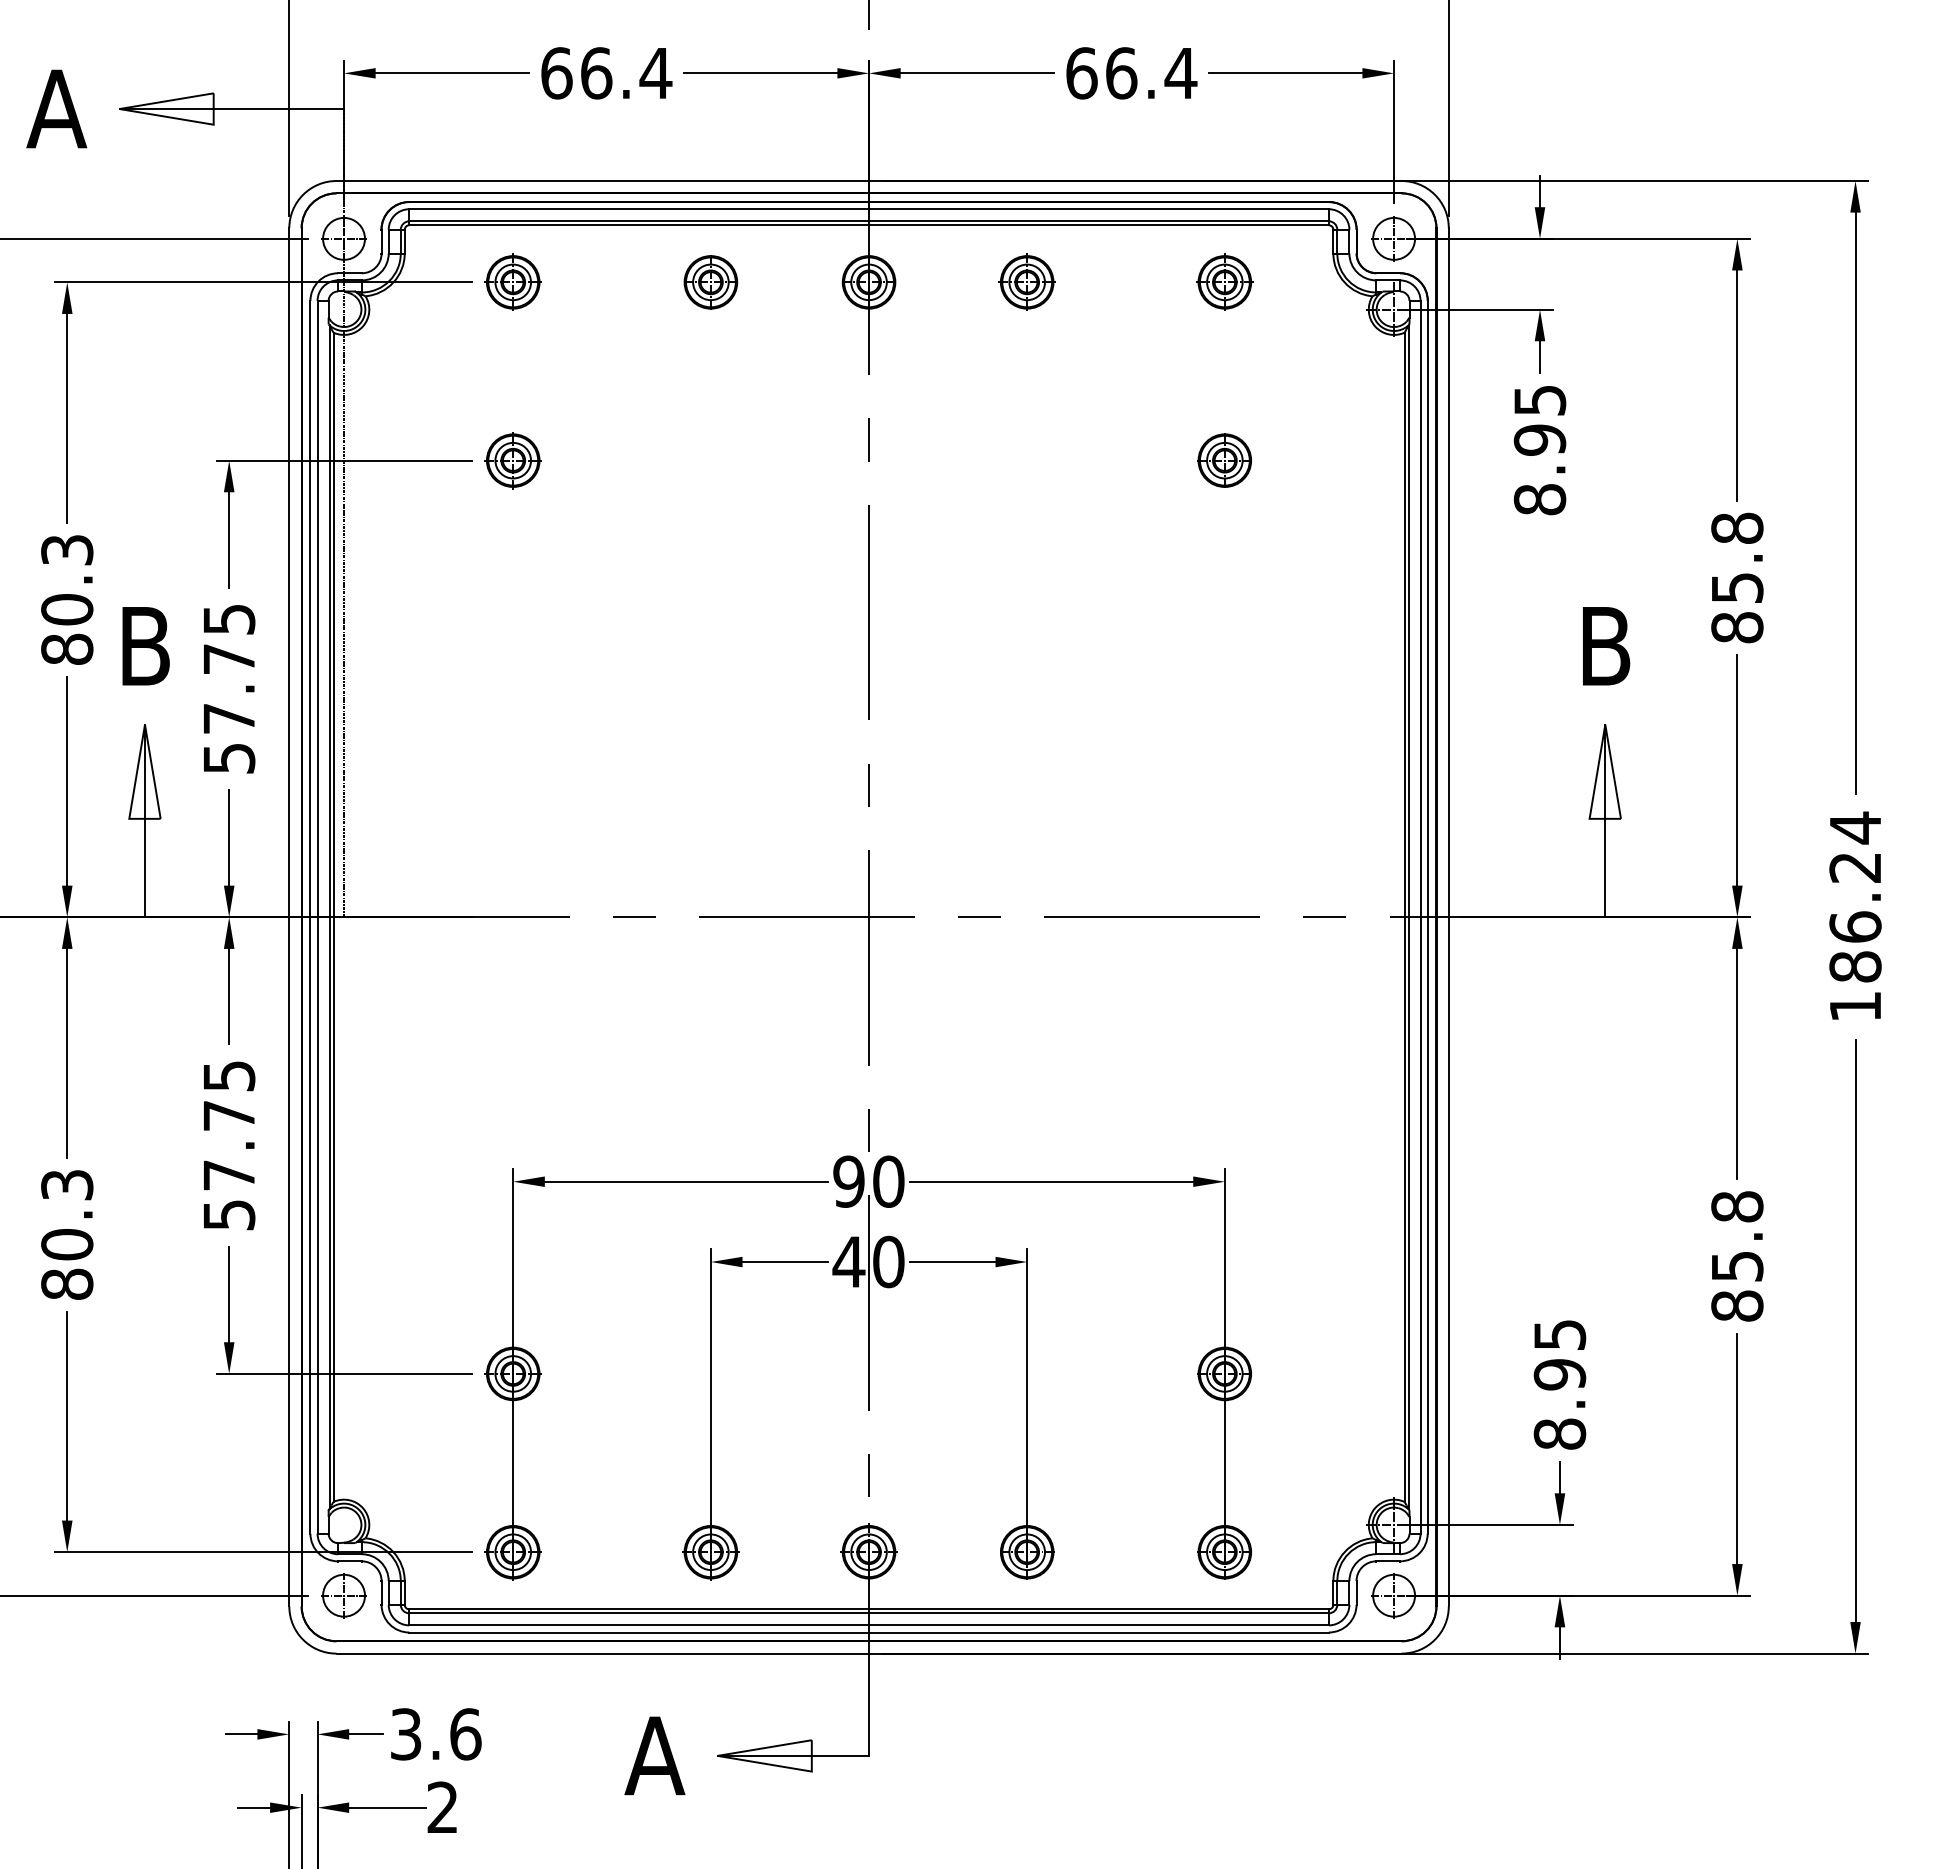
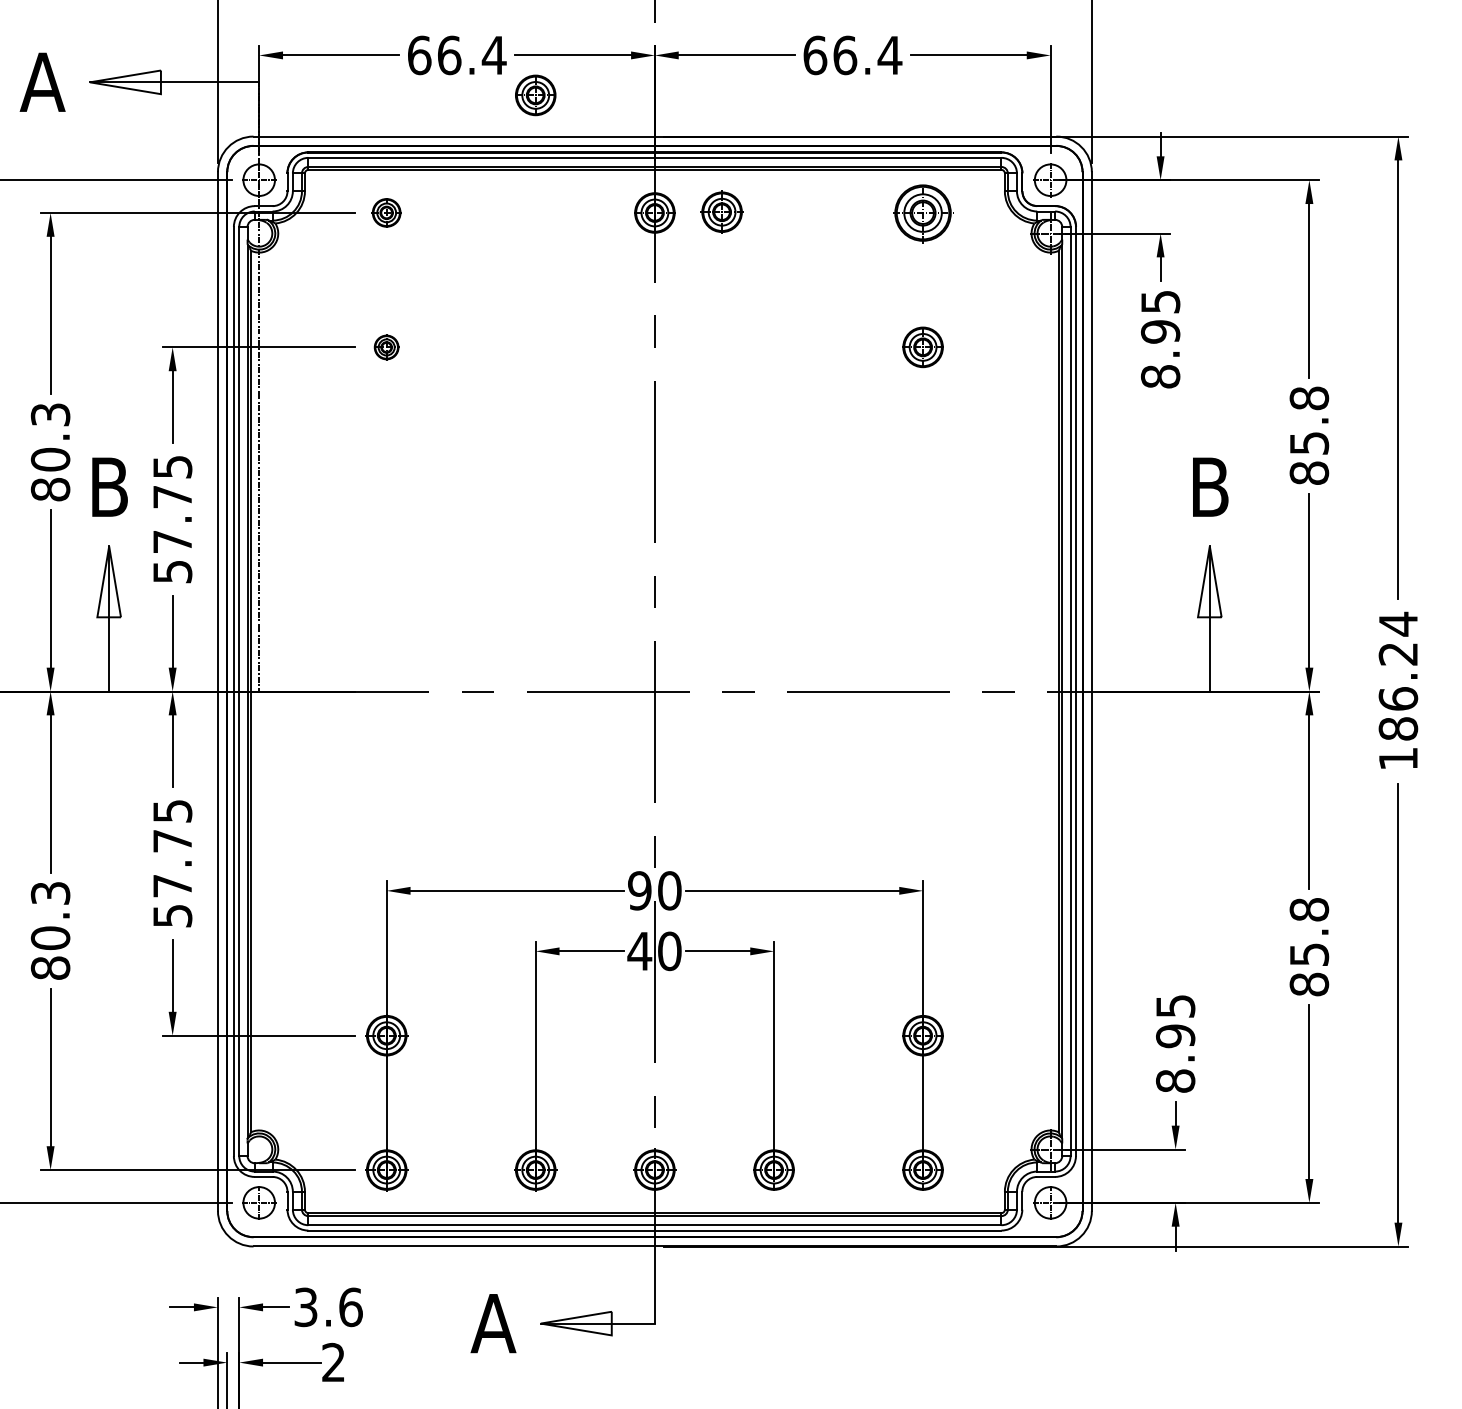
part: (512, 281) -> (386, 212), size x0.7
part: (1026, 281) -> (721, 211), moved
part: (1224, 281) -> (922, 212), size x1.4
part: (710, 282) -> (535, 95), moved
part: (512, 460) -> (386, 347), size x0.6

